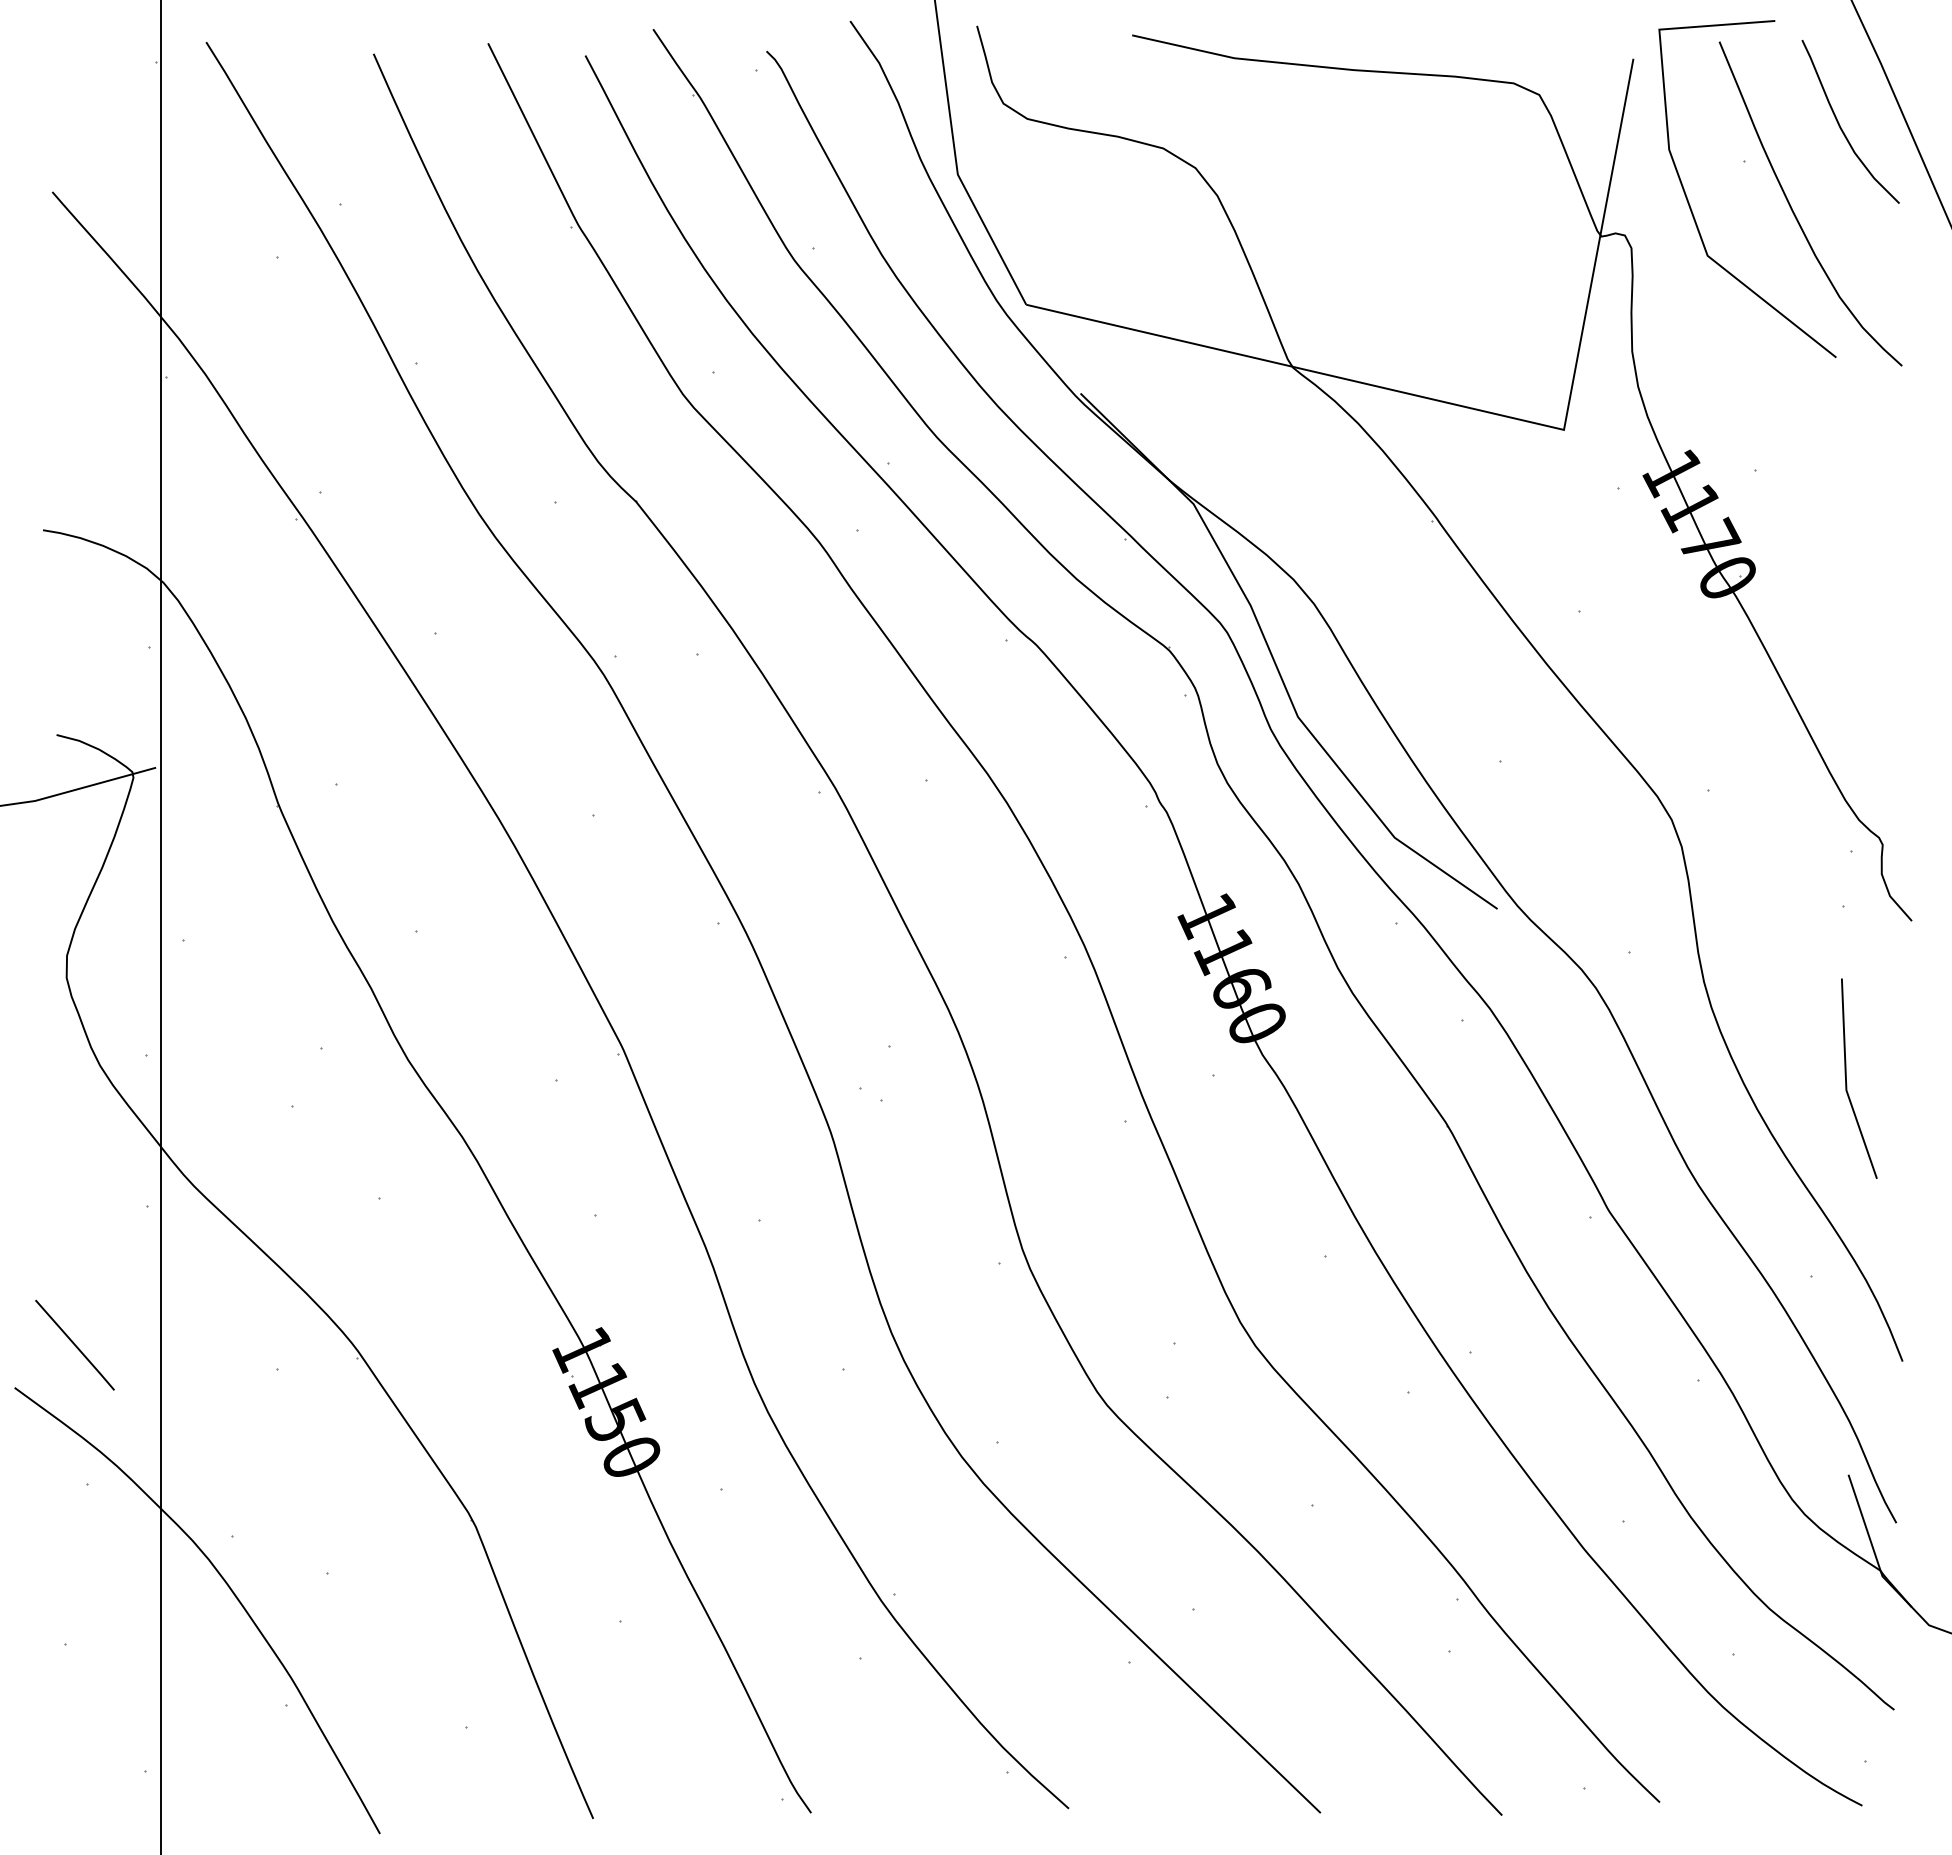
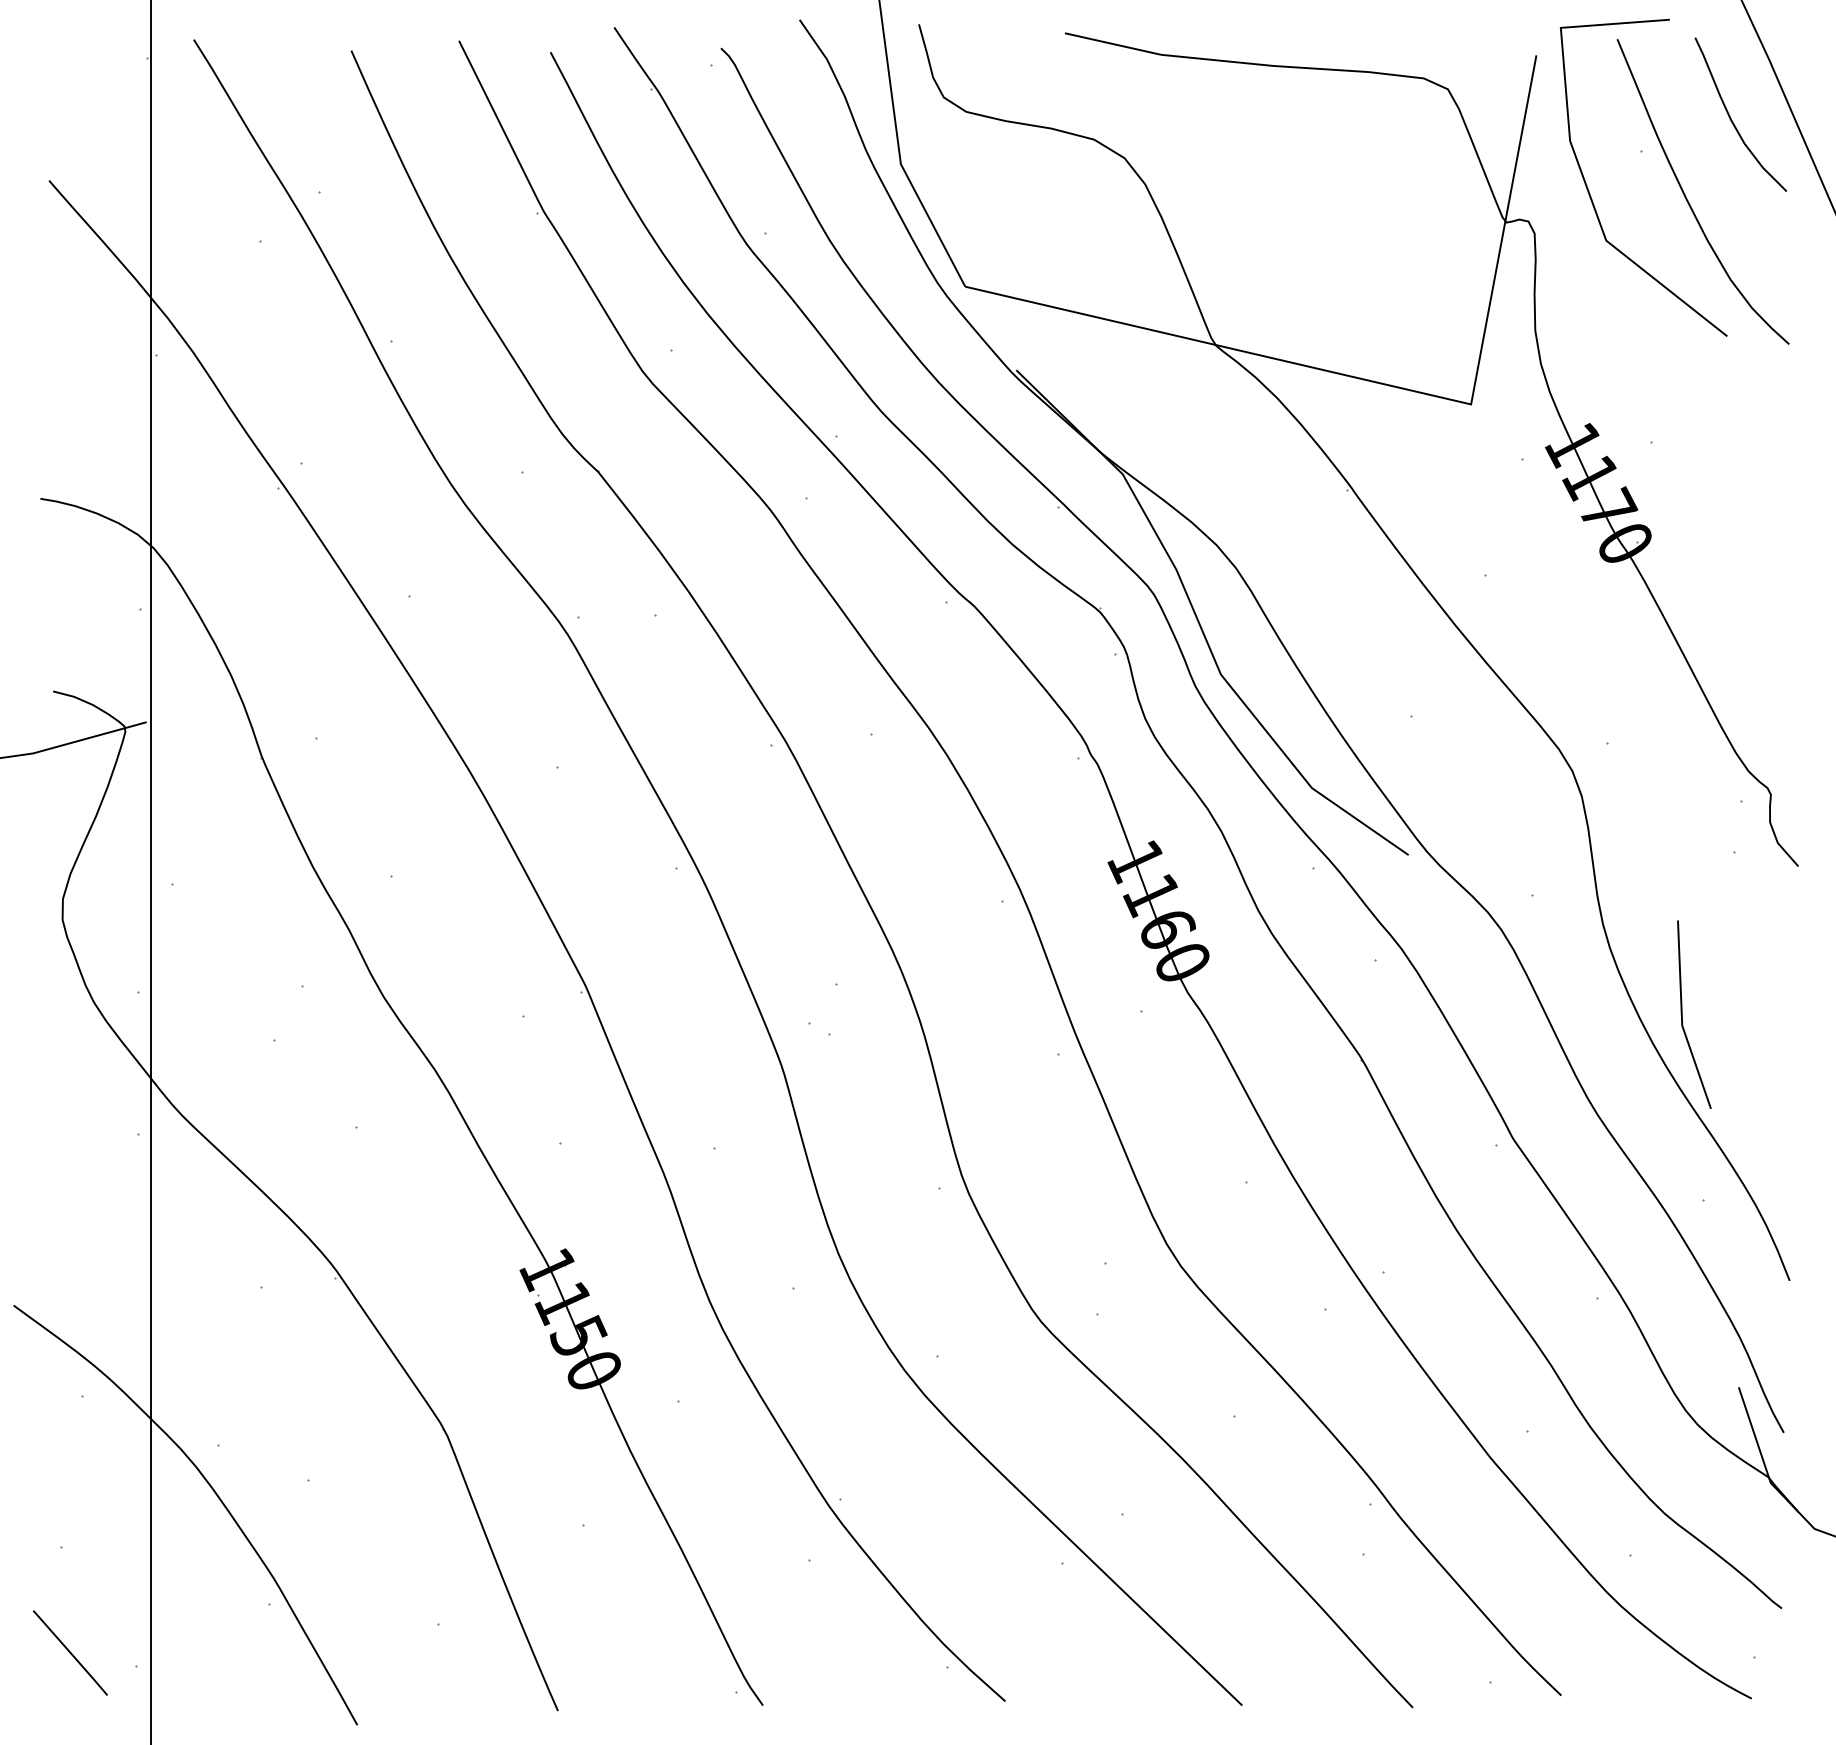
line: (1846, 1078) -> (1682, 1014), moved
line: (74, 1344) -> (69, 1652), moved

